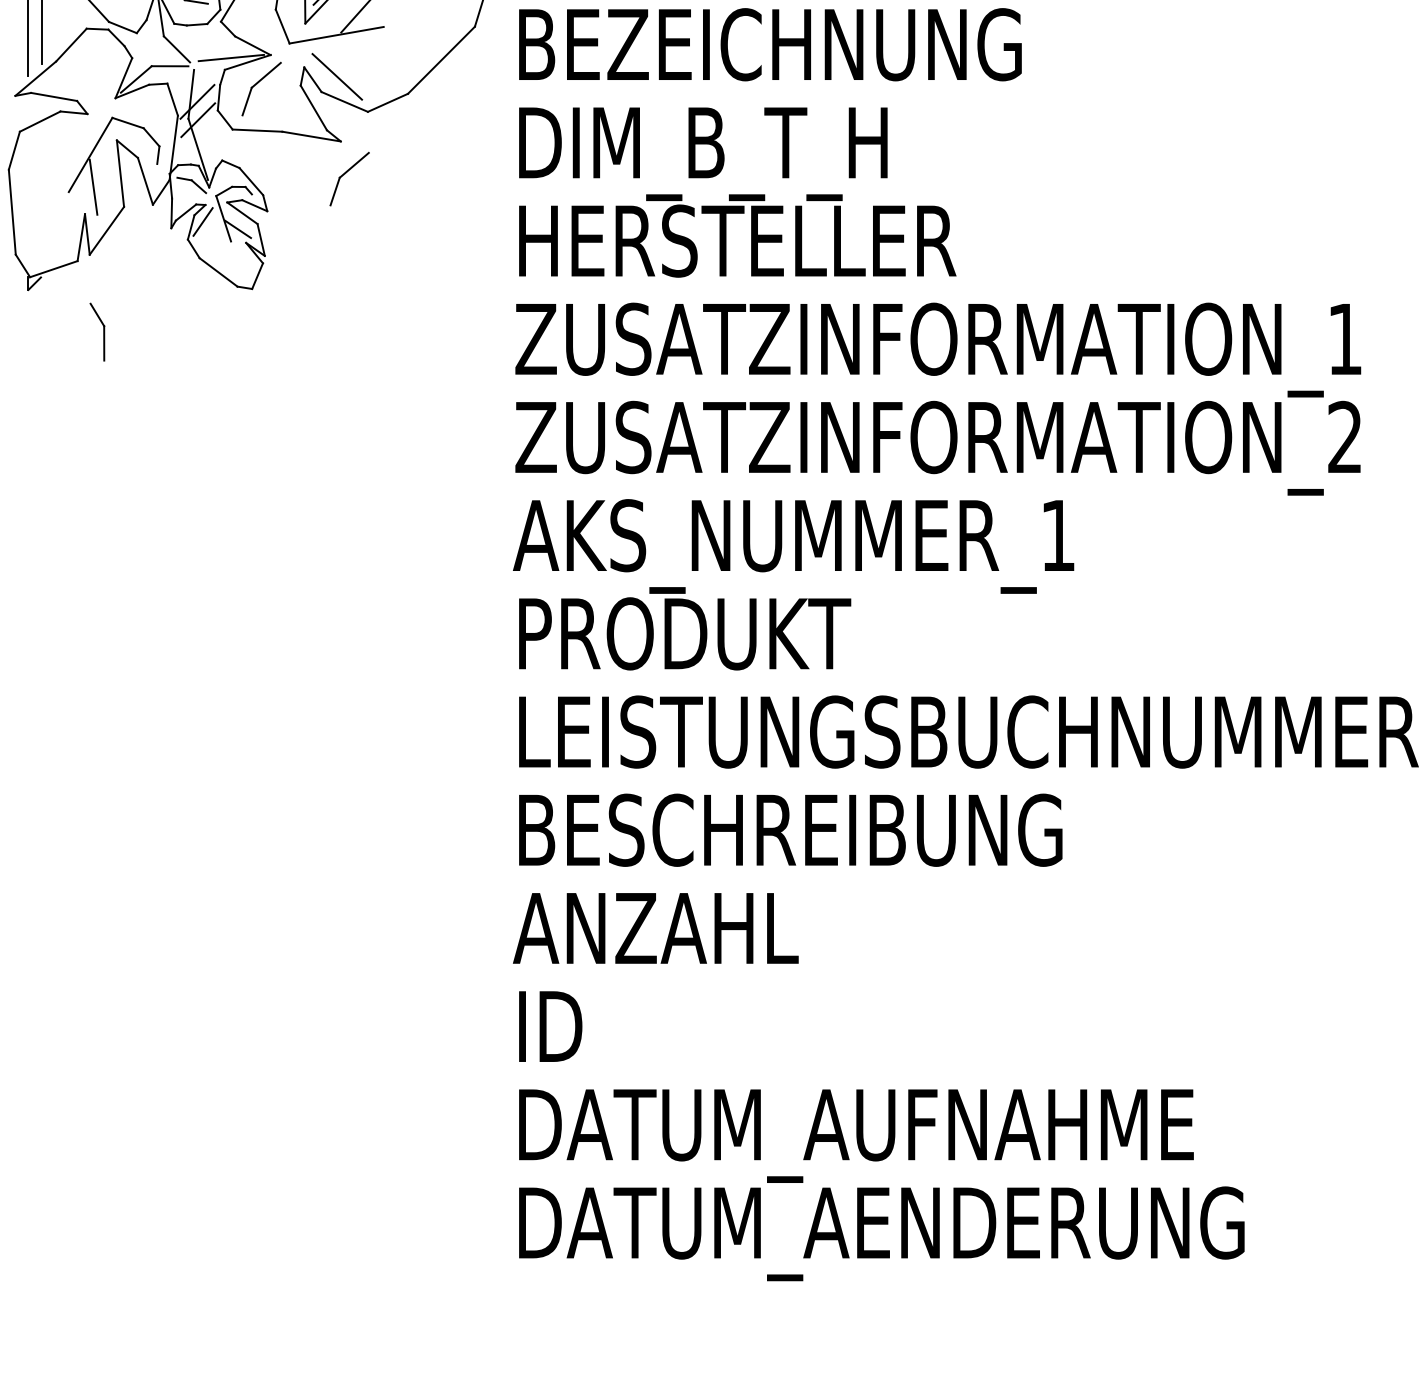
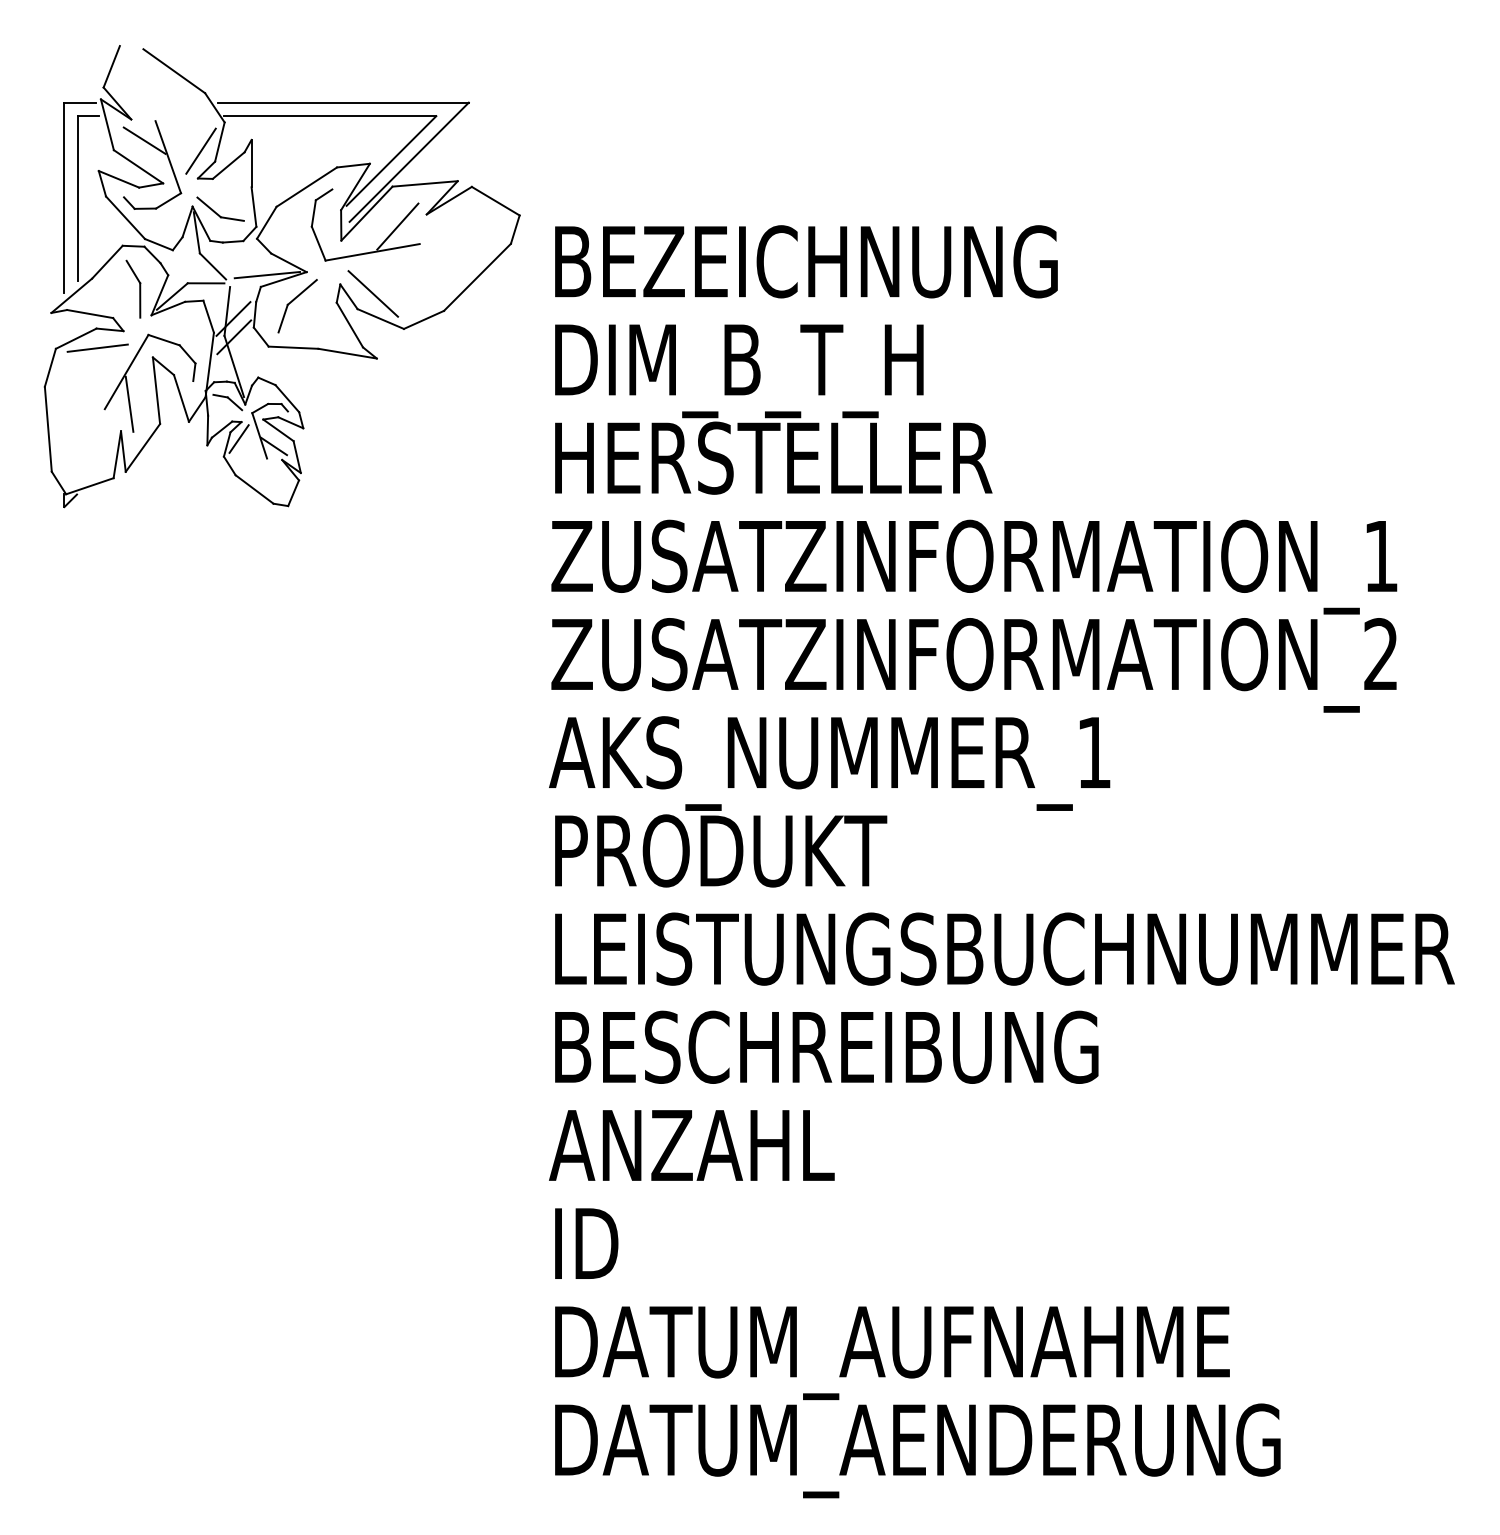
line: (61, 130) -> (97, 347), added
part: (345, 174) -> (381, 391), removed
part: (97, 331) -> (133, 288), moved

